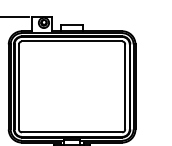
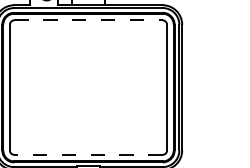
line: (72, 41) -> (89, 20), solid -> dashed
line: (71, 132) -> (87, 154), solid -> dashed

